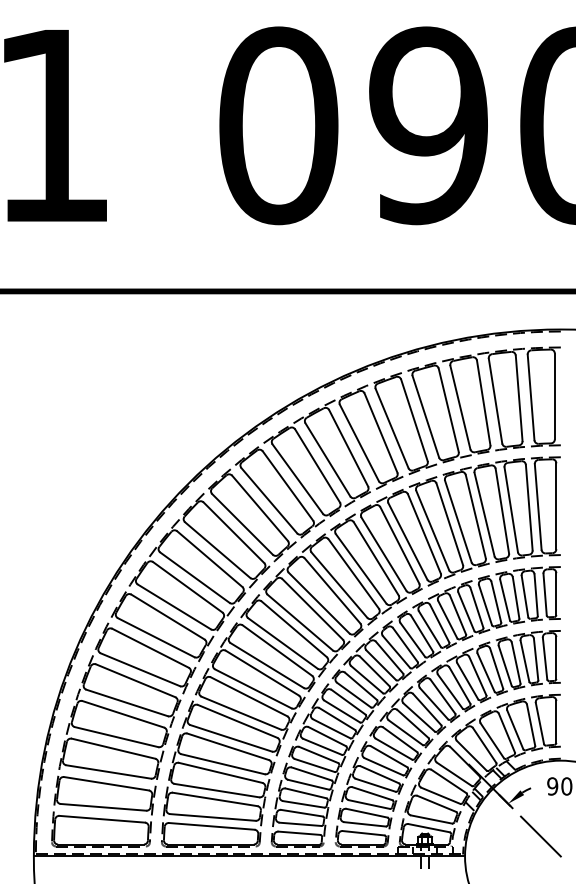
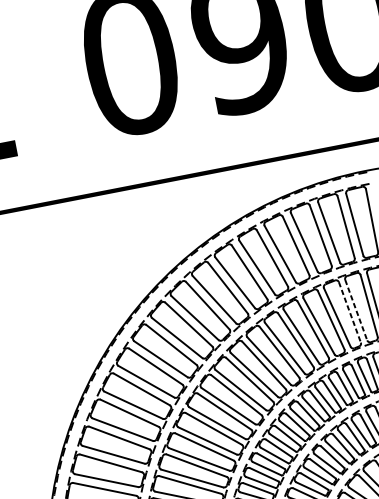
line: (511, 509) -> (356, 309), solid -> dashed
line: (502, 511) -> (350, 312), solid -> dashed

